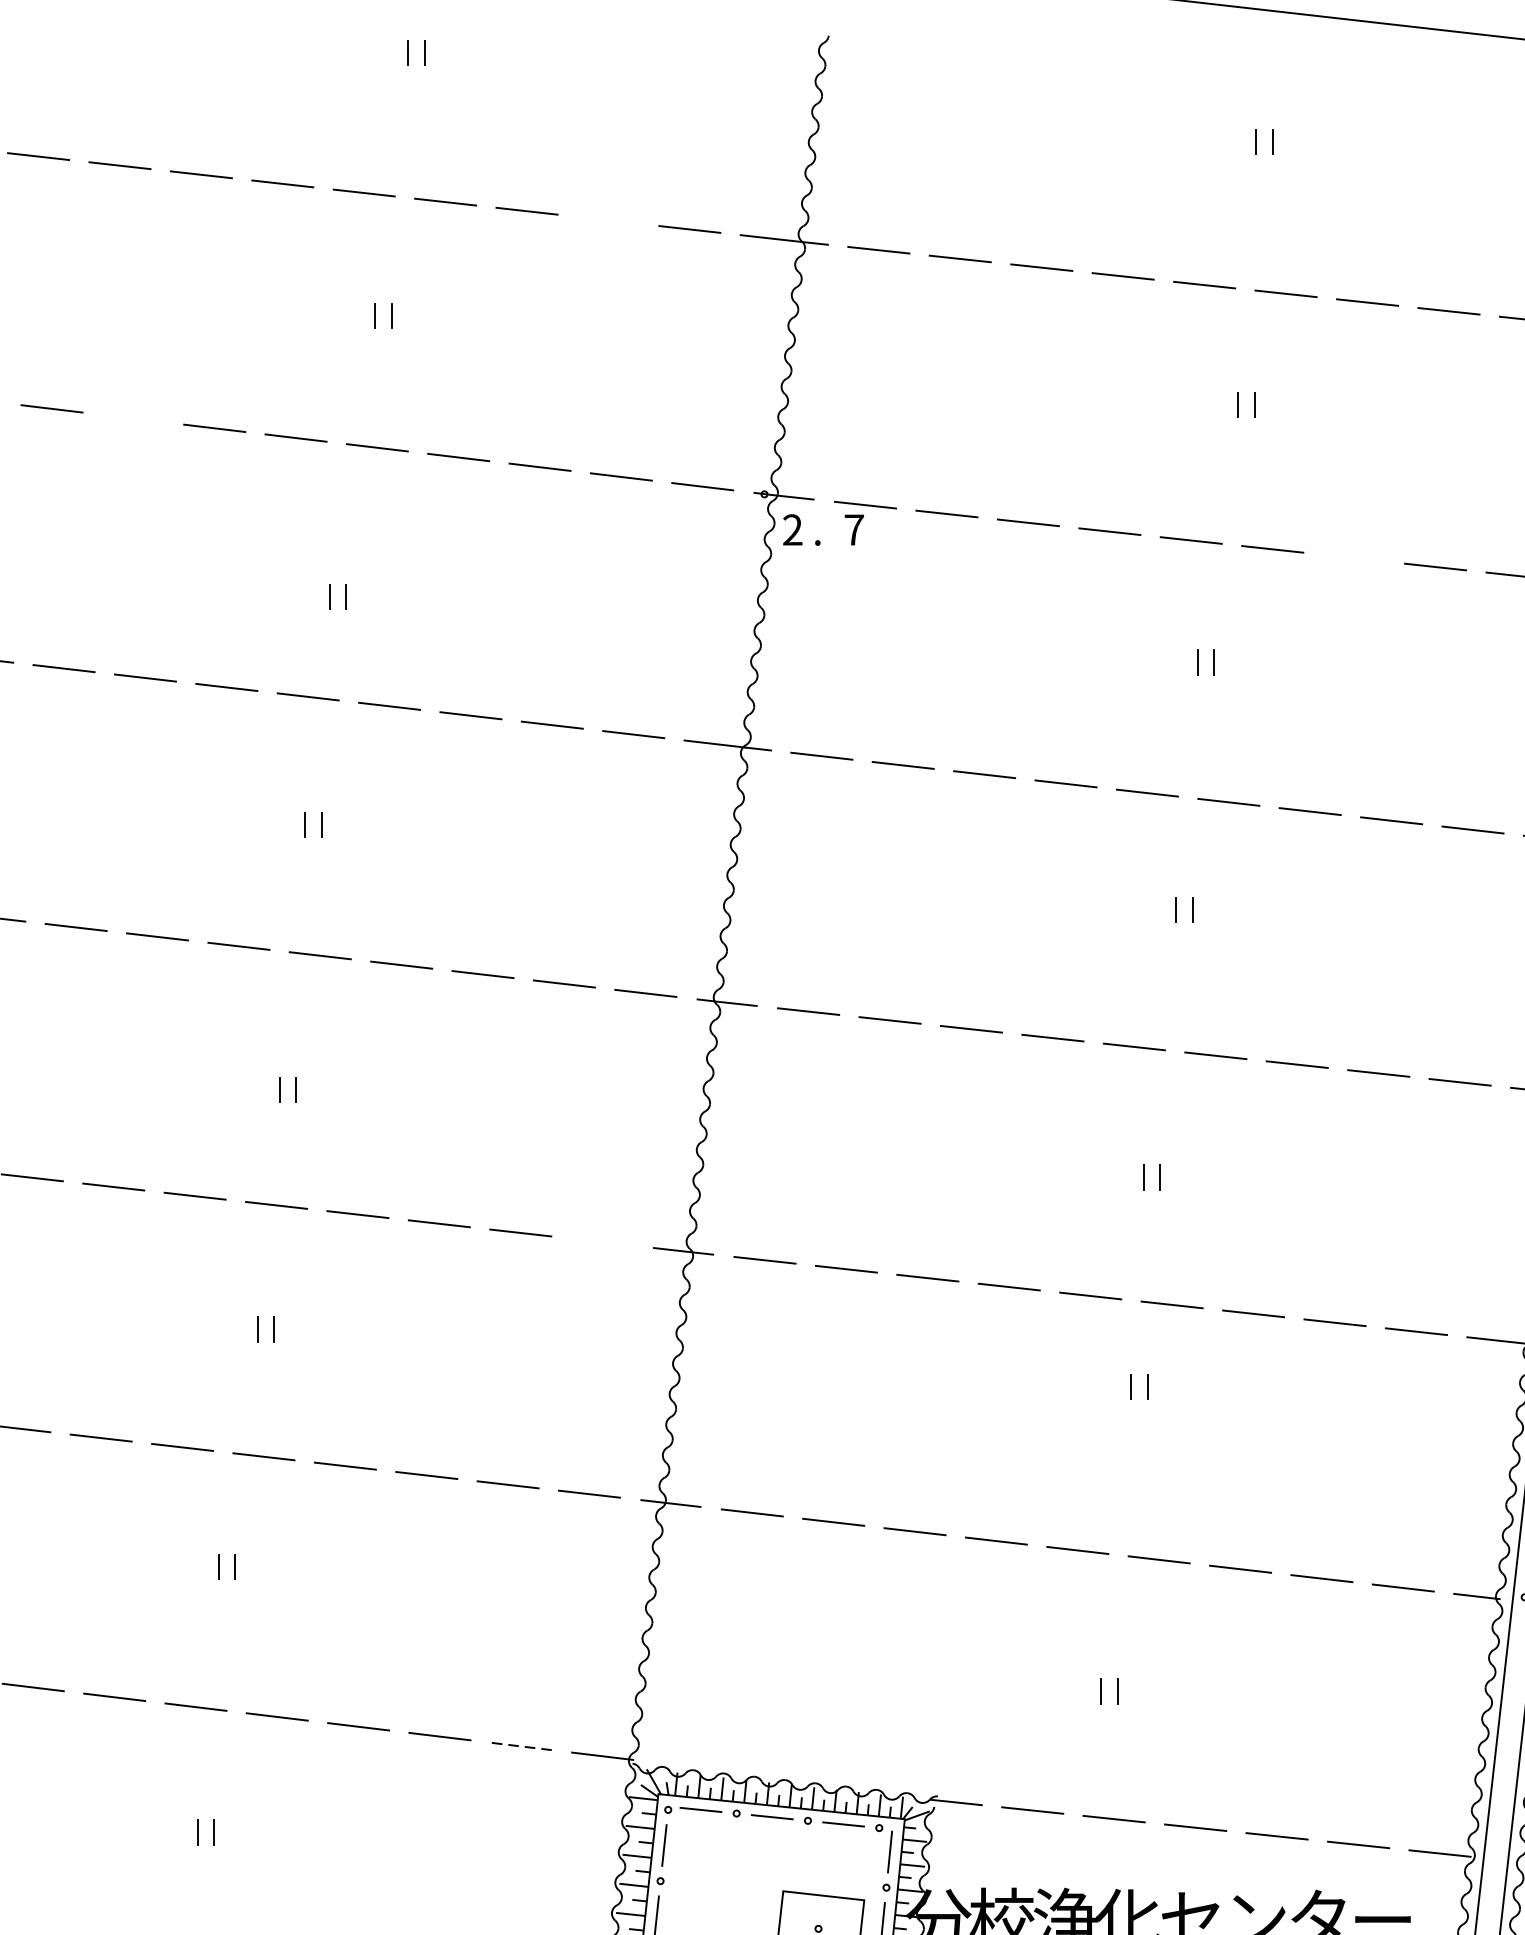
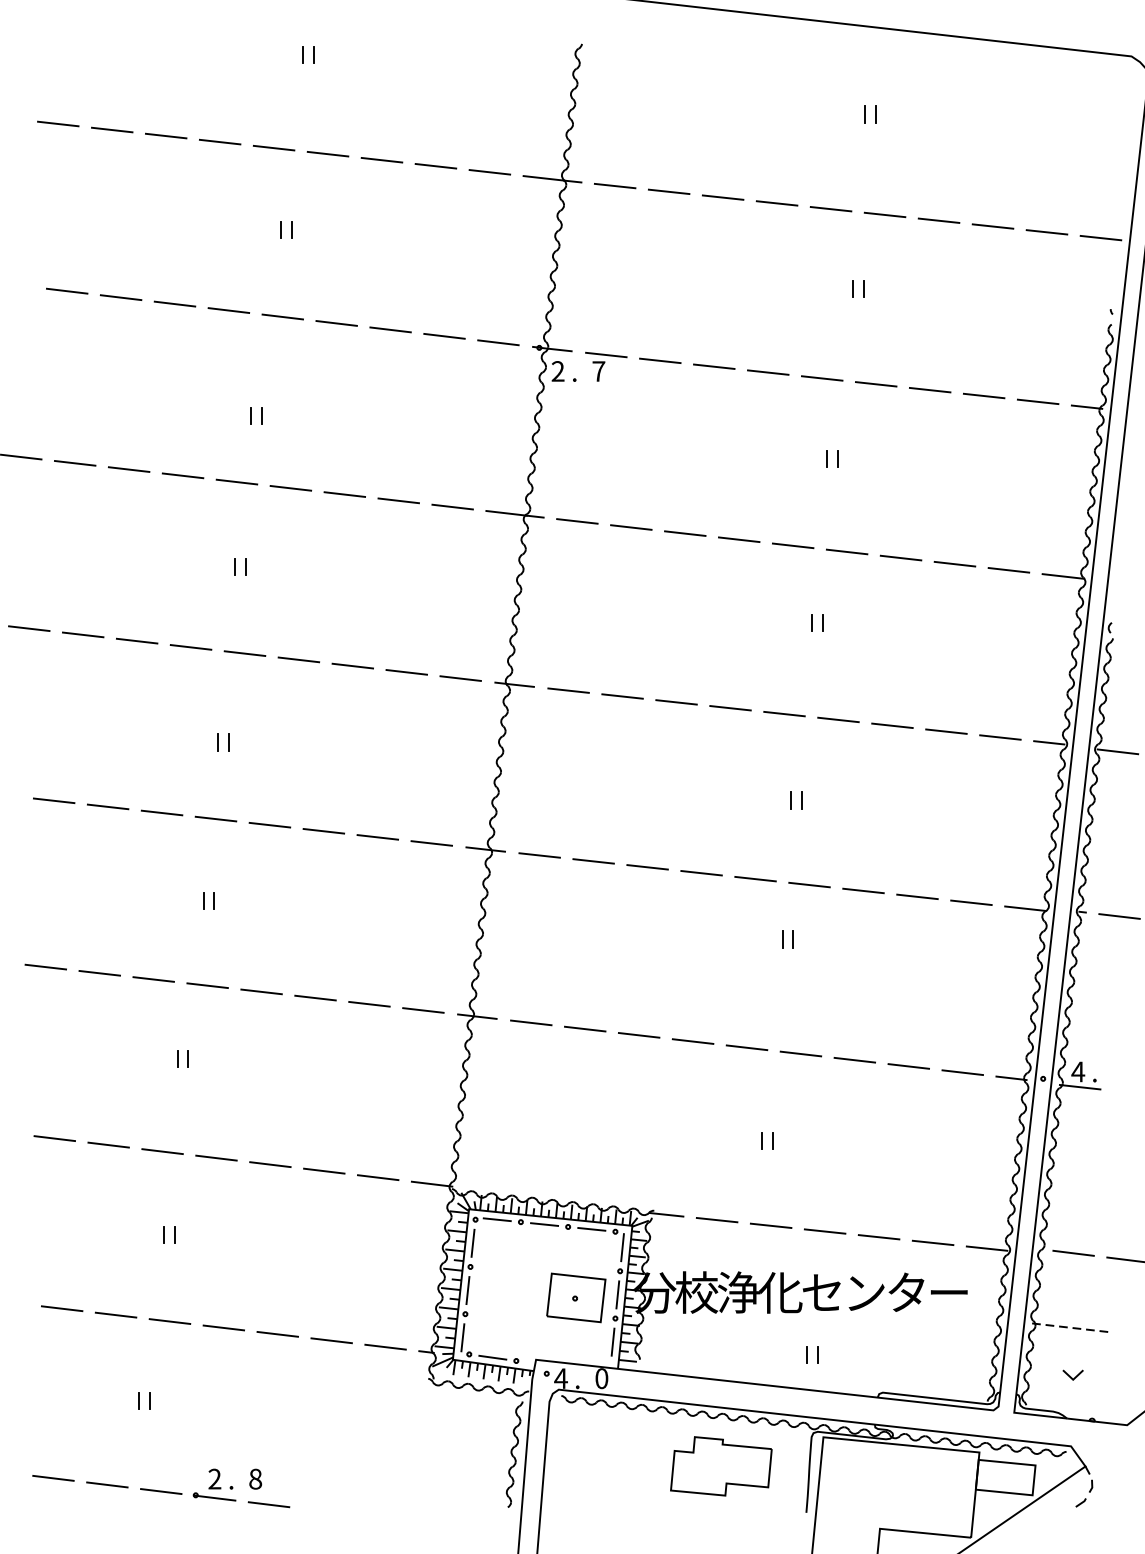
line: (607, 220) -> (435, 166), added
line: (132, 418) -> (120, 297), added
line: (1353, 557) -> (929, 389), added
line: (601, 1242) -> (431, 843), added
line: (520, 1746) -> (377, 1177), dashed -> solid

